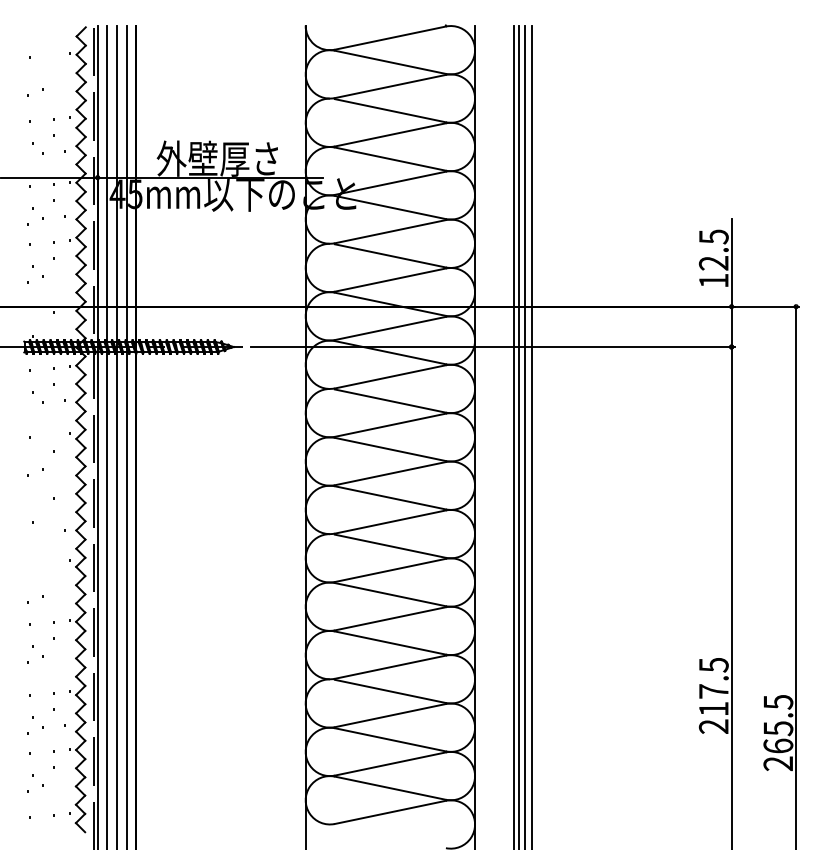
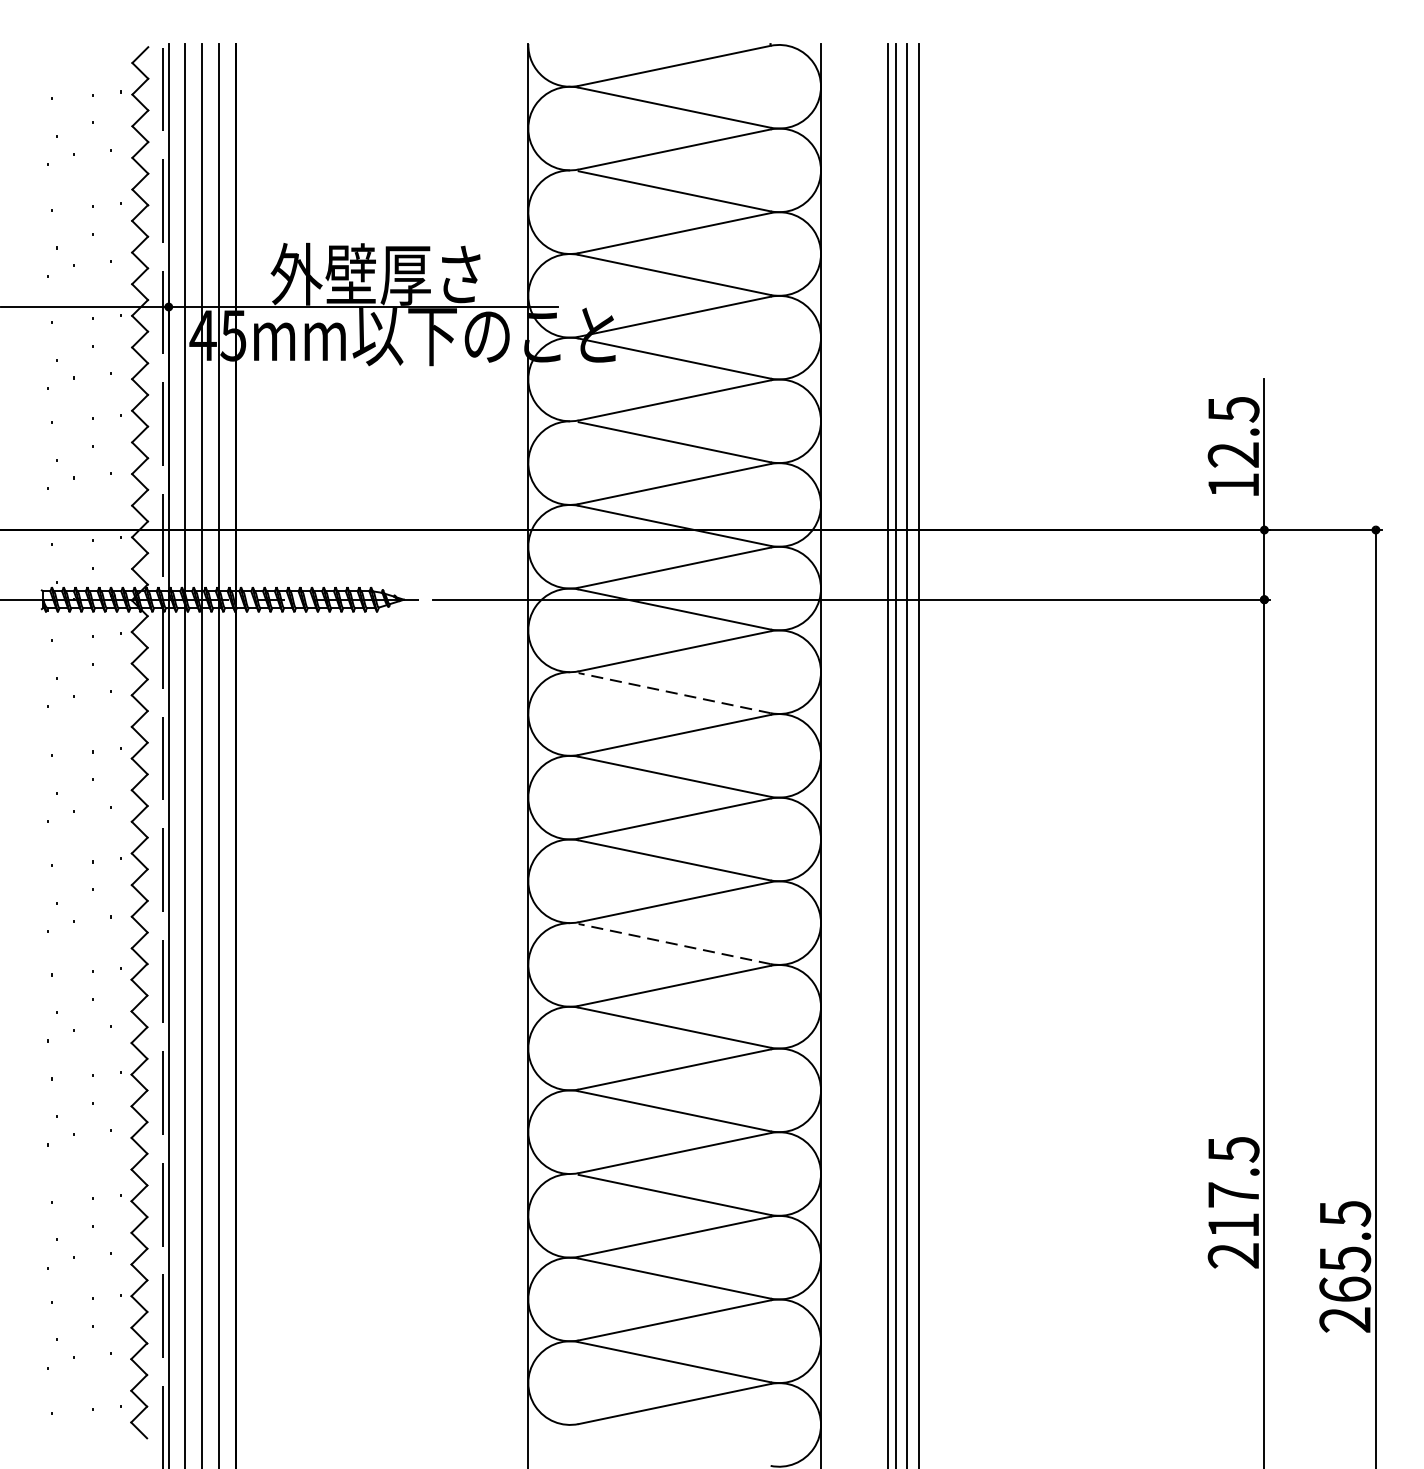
line: (390, 401) -> (674, 693), solid -> dashed
line: (390, 546) -> (674, 944), solid -> dashed

